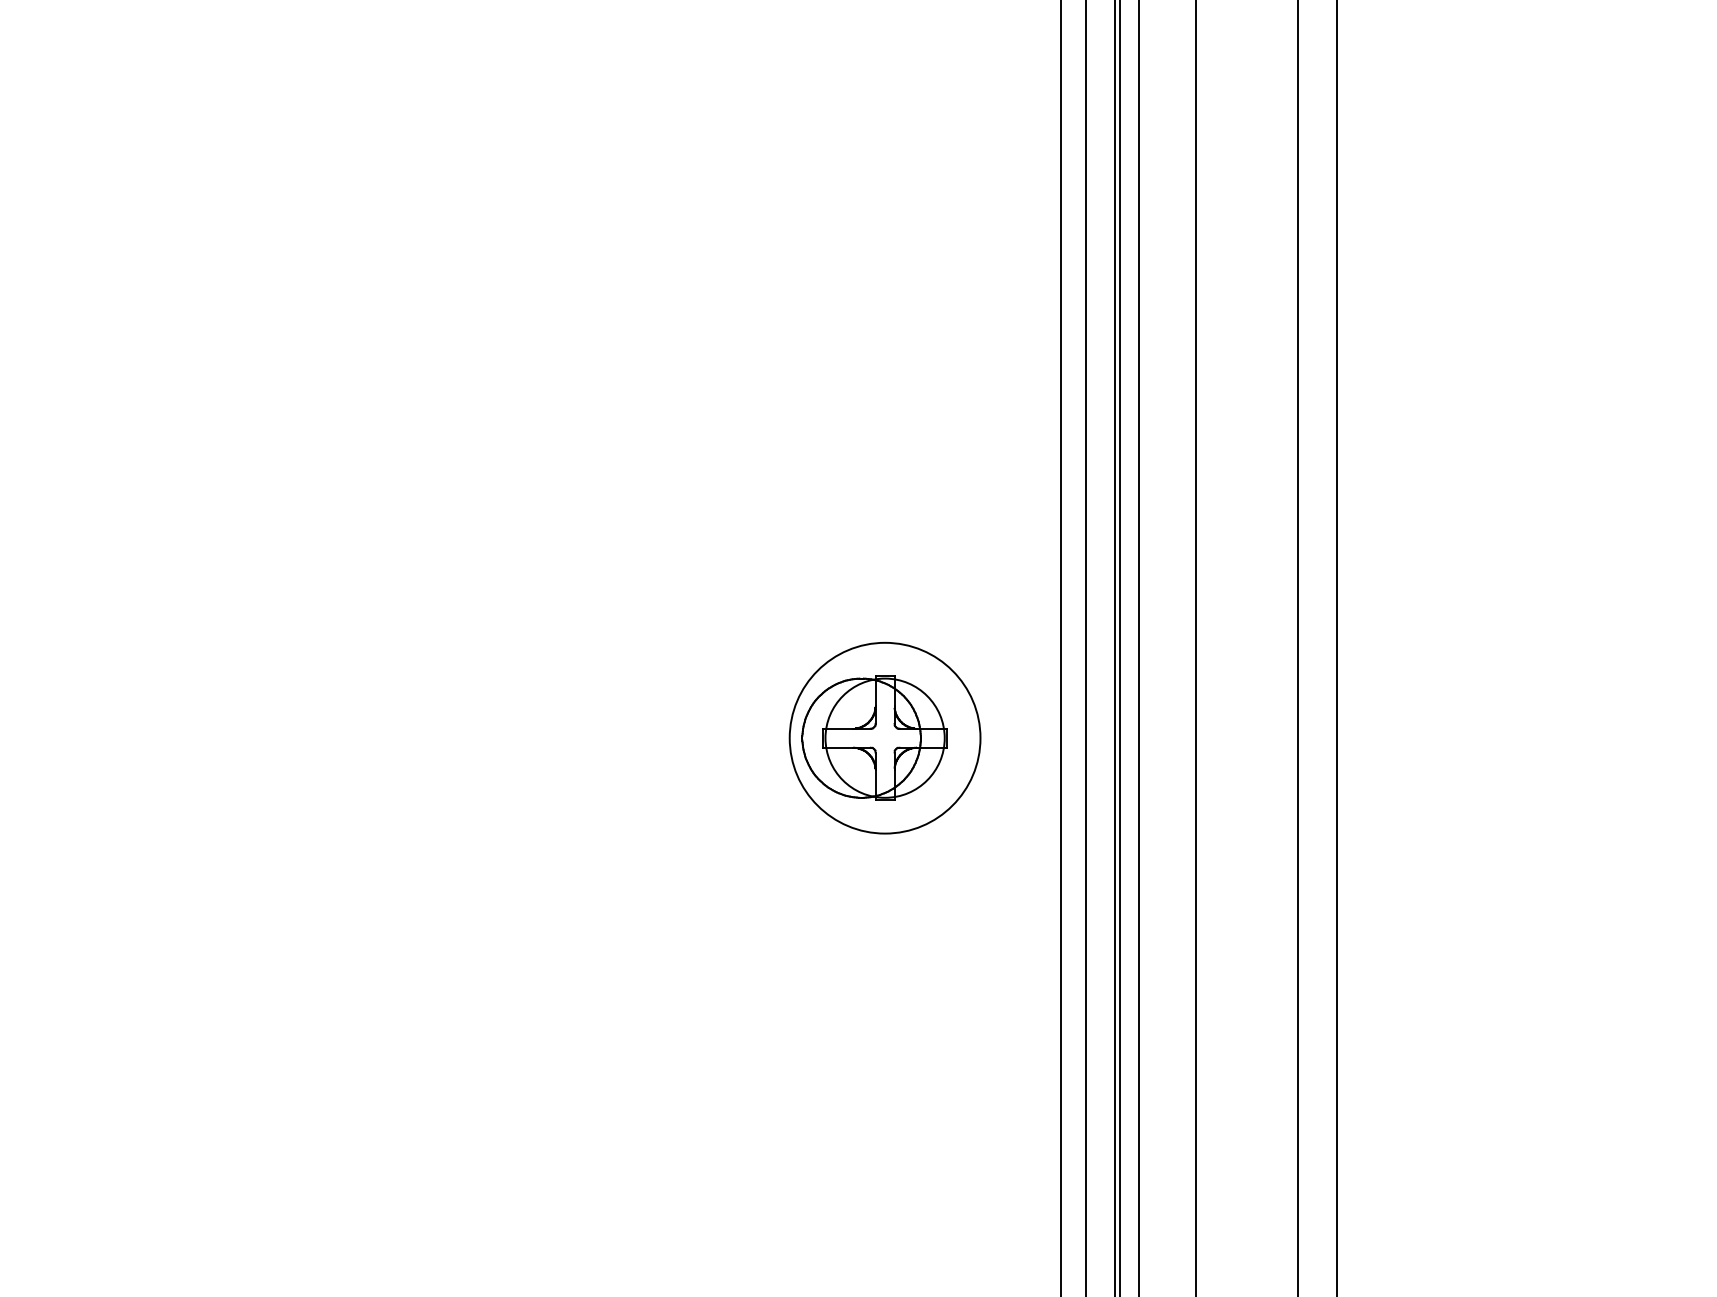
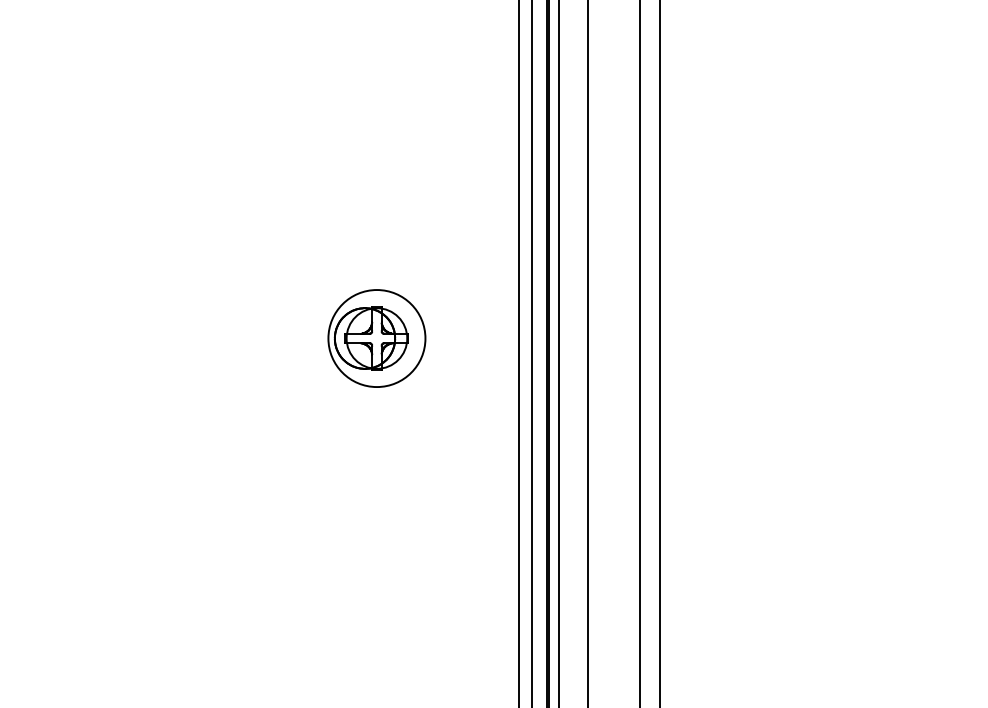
part: (884, 738) -> (376, 338), moved

